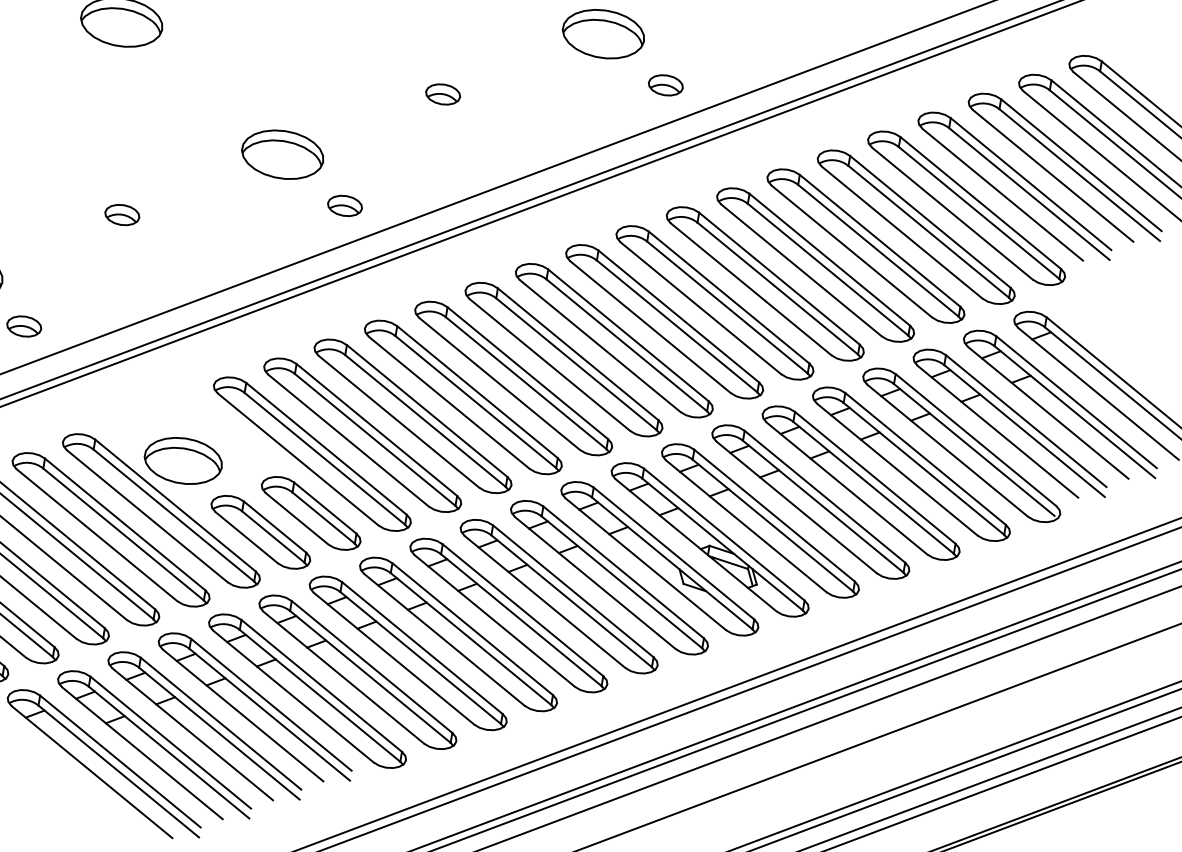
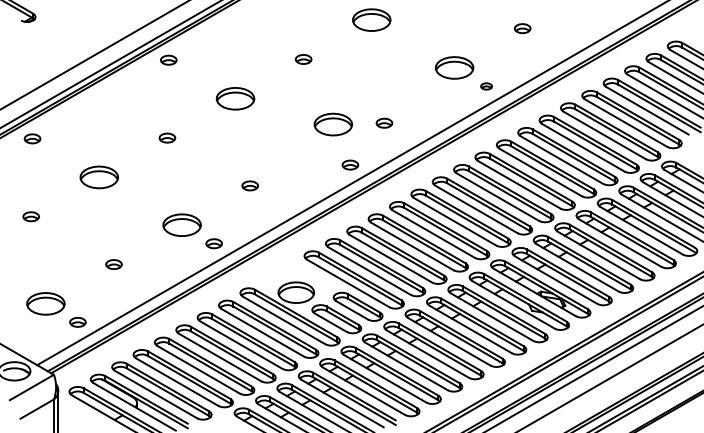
part: (665, 85) -> (486, 86), size x0.7
part: (443, 92) -> (384, 122), moved
part: (280, 154) -> (332, 124), moved

